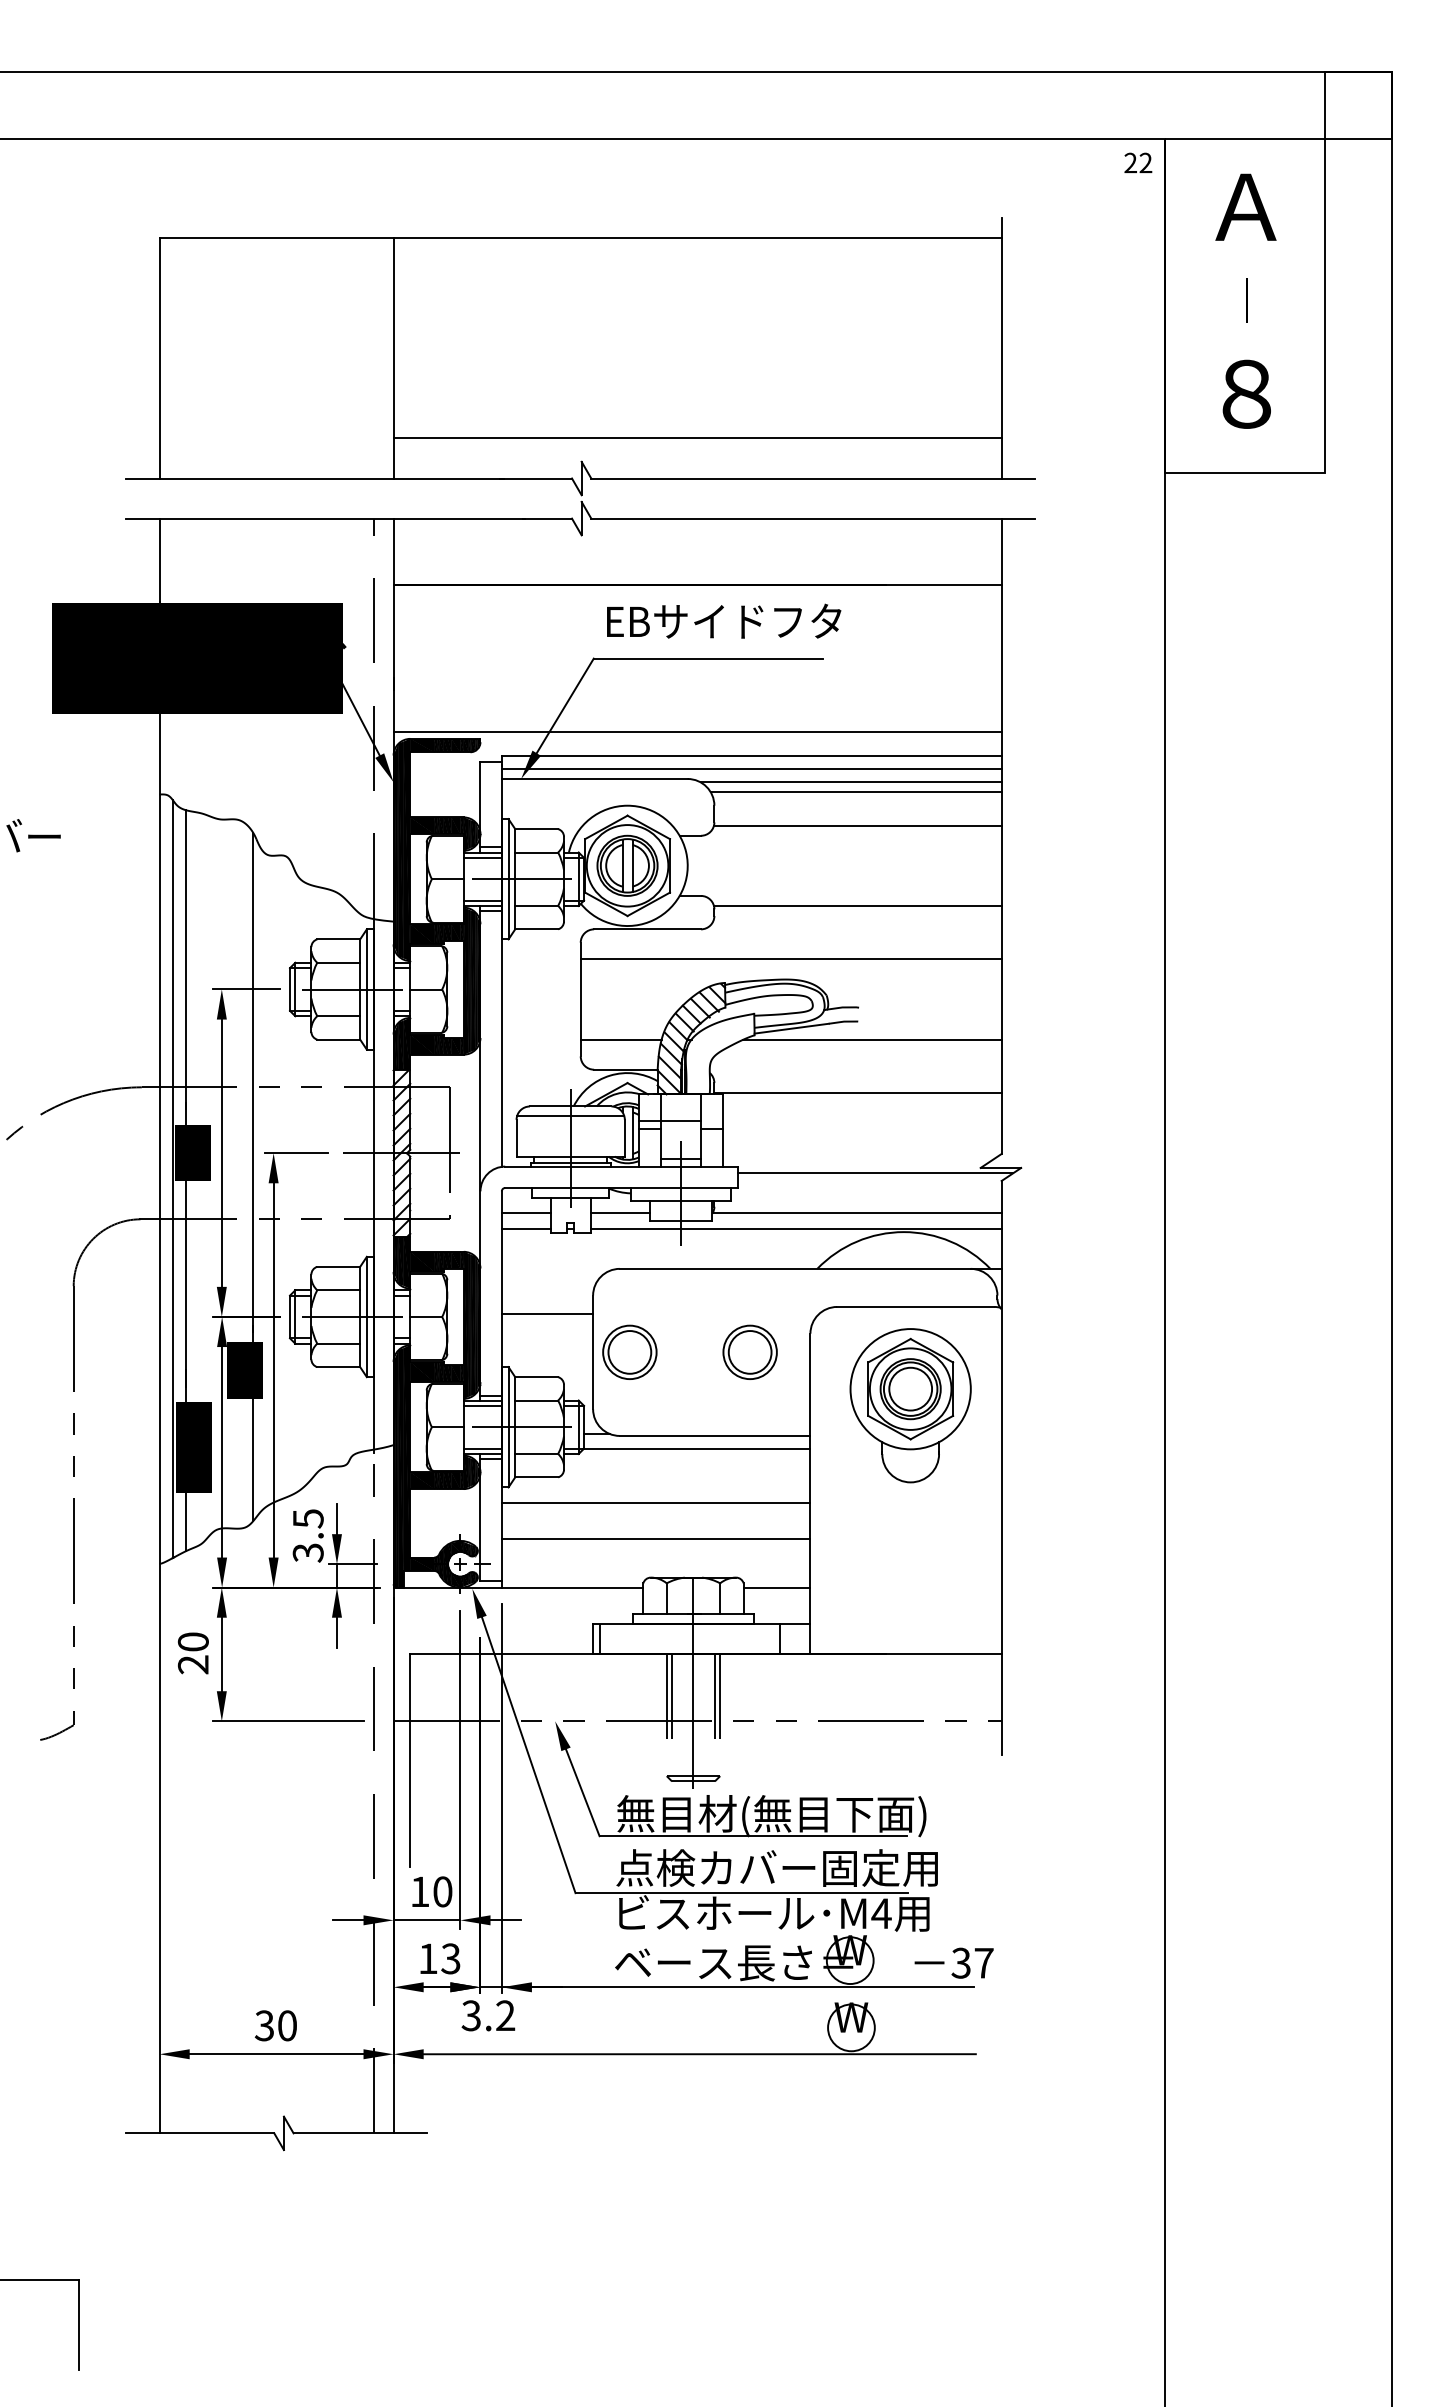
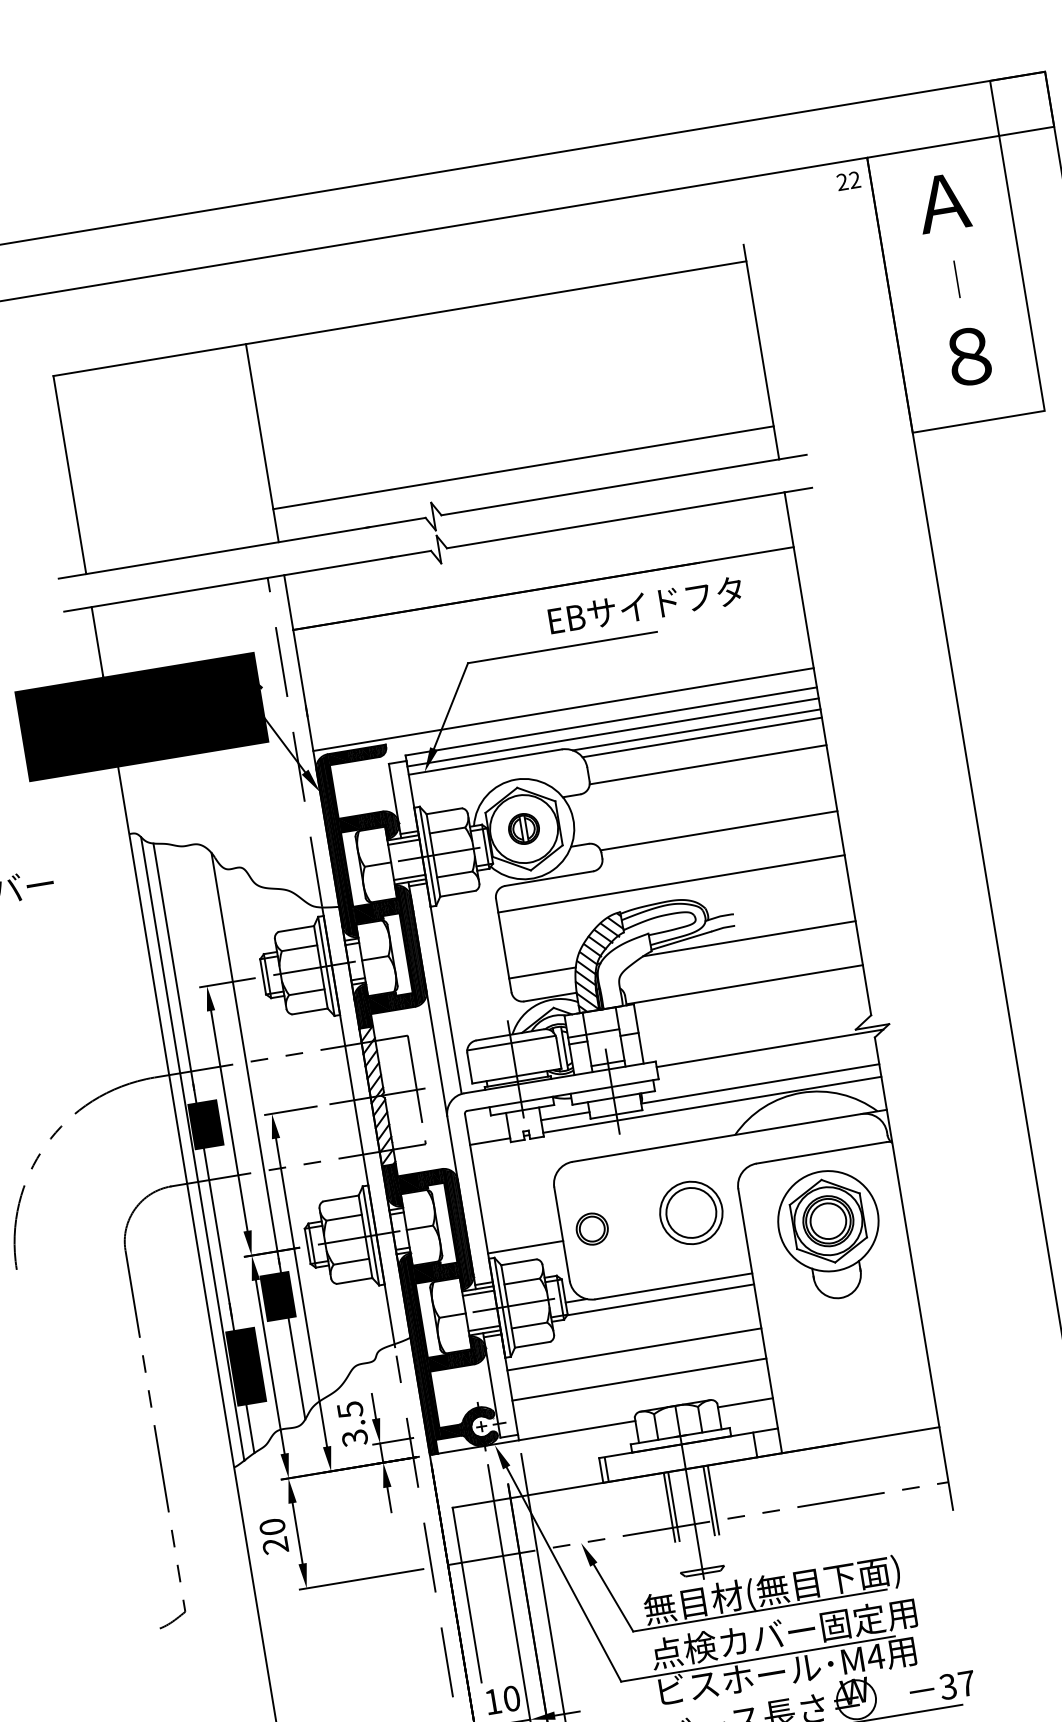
text: (724, 620) -> (645, 604), moved
part: (627, 865) -> (523, 828), size x0.6
line: (525, 1213) -> (487, 1129), removed
line: (547, 1313) -> (525, 1247), moved
part: (629, 1351) -> (591, 1228), size x0.7
part: (749, 1351) -> (690, 1212), size x1.4

